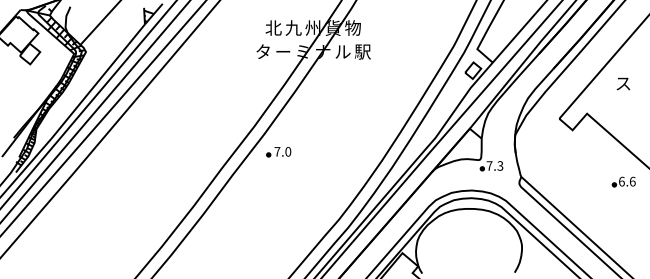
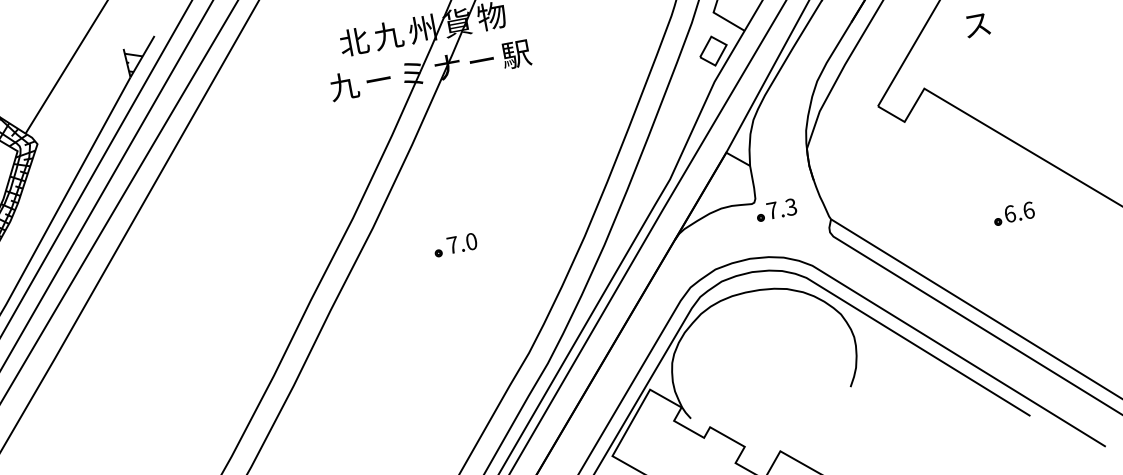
text: (263, 51) -> (344, 85), タ -> 九
text: (342, 51) -> (481, 60), ル -> ー
part: (278, 152) -> (454, 245), moved
part: (623, 181) -> (1012, 213), moved

